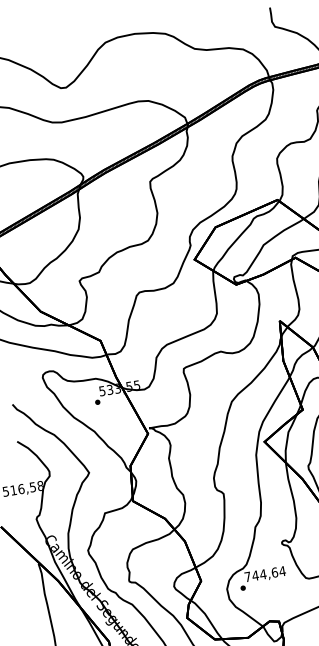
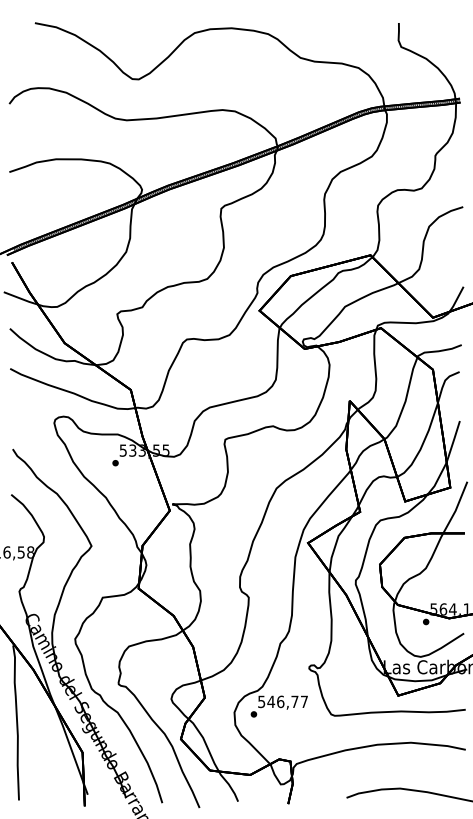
text: (265, 573) -> (283, 701), 744,64 -> 546,77

